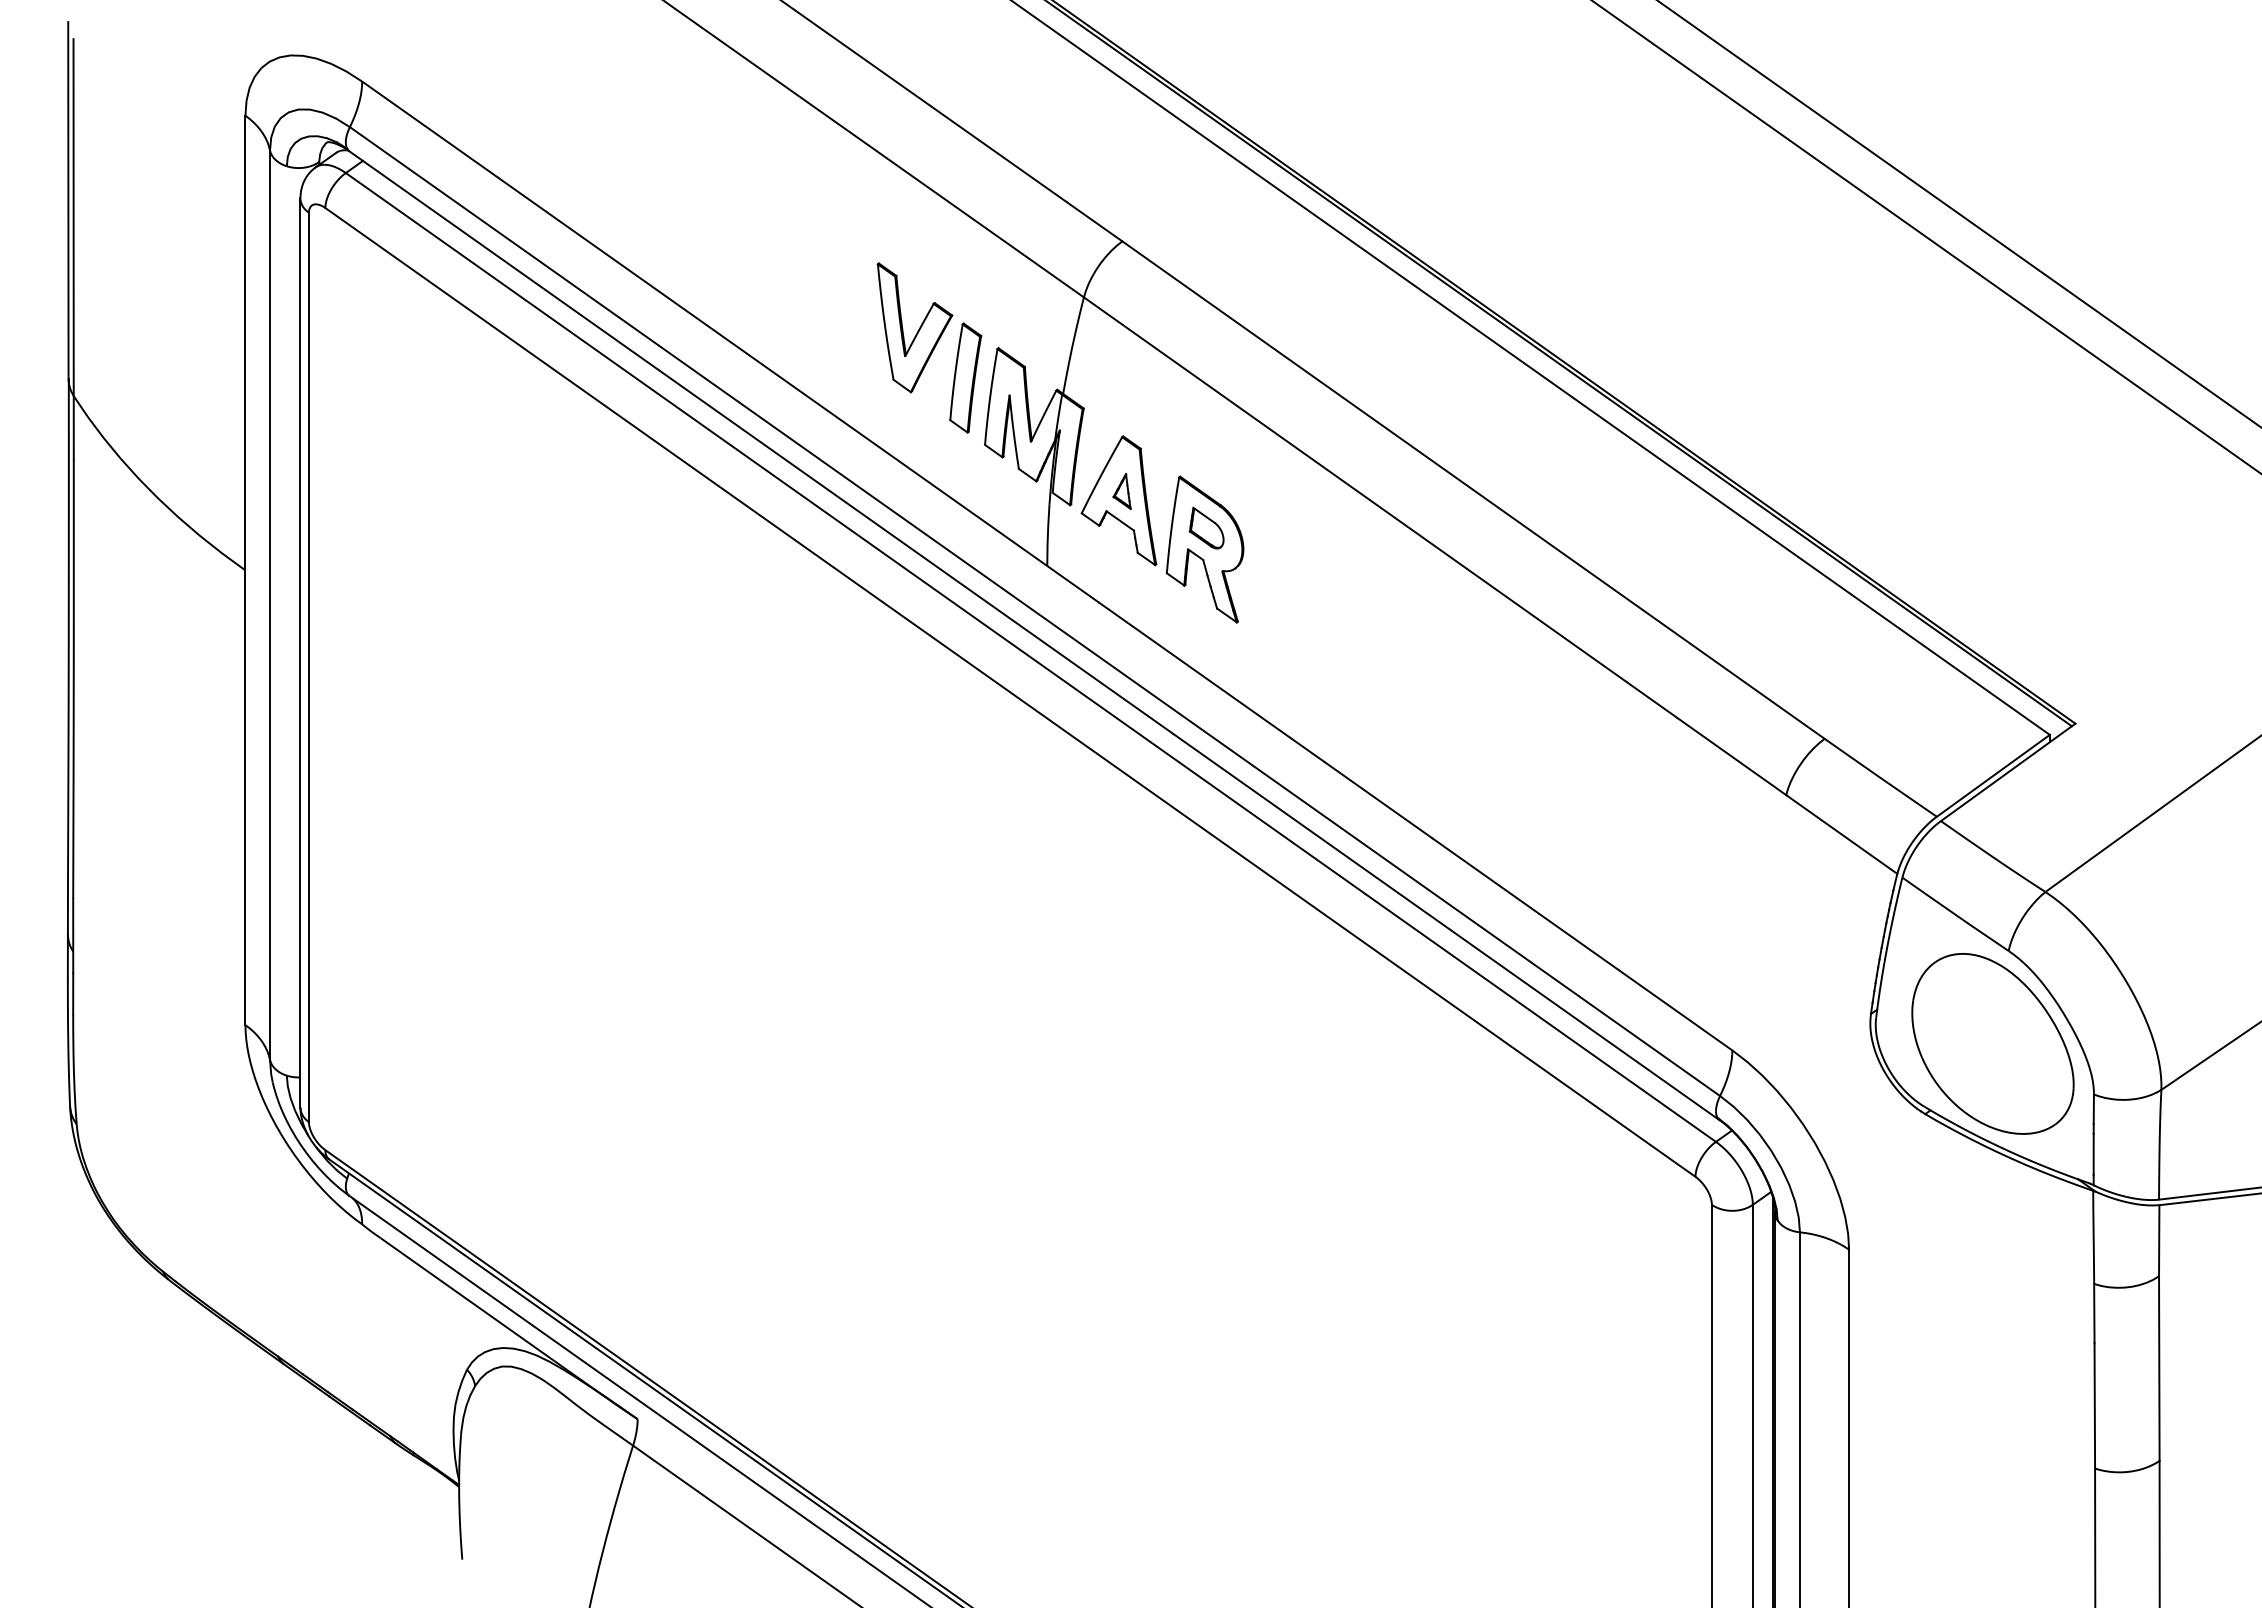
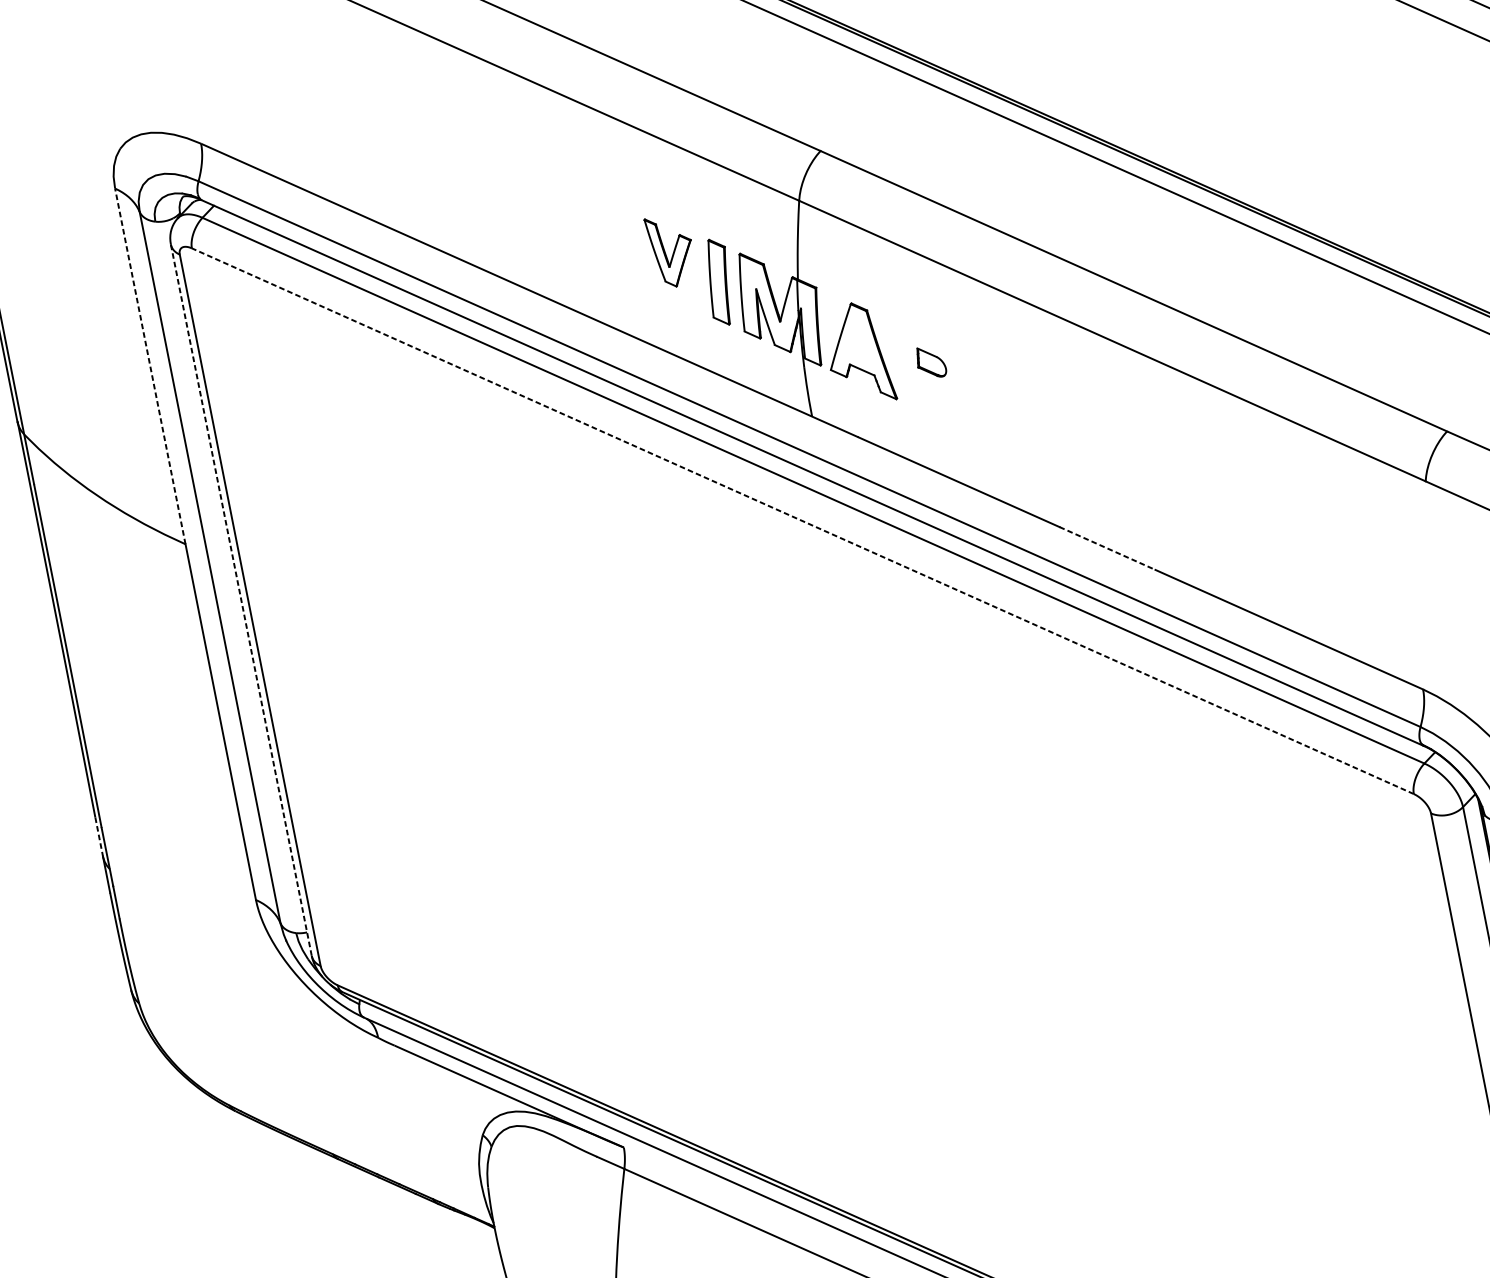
part: (914, 327) -> (671, 250), size x0.7
line: (245, 342) -> (150, 365), solid -> dashed
part: (1121, 490) -> (858, 346), removed
part: (1204, 549) -> (932, 379), removed
line: (300, 652) -> (241, 599), solid -> dashed
line: (1010, 692) -> (802, 521), solid -> dashed
line: (1378, 800) -> (1107, 548), solid -> dashed
line: (67, 909) -> (98, 837), solid -> dashed

